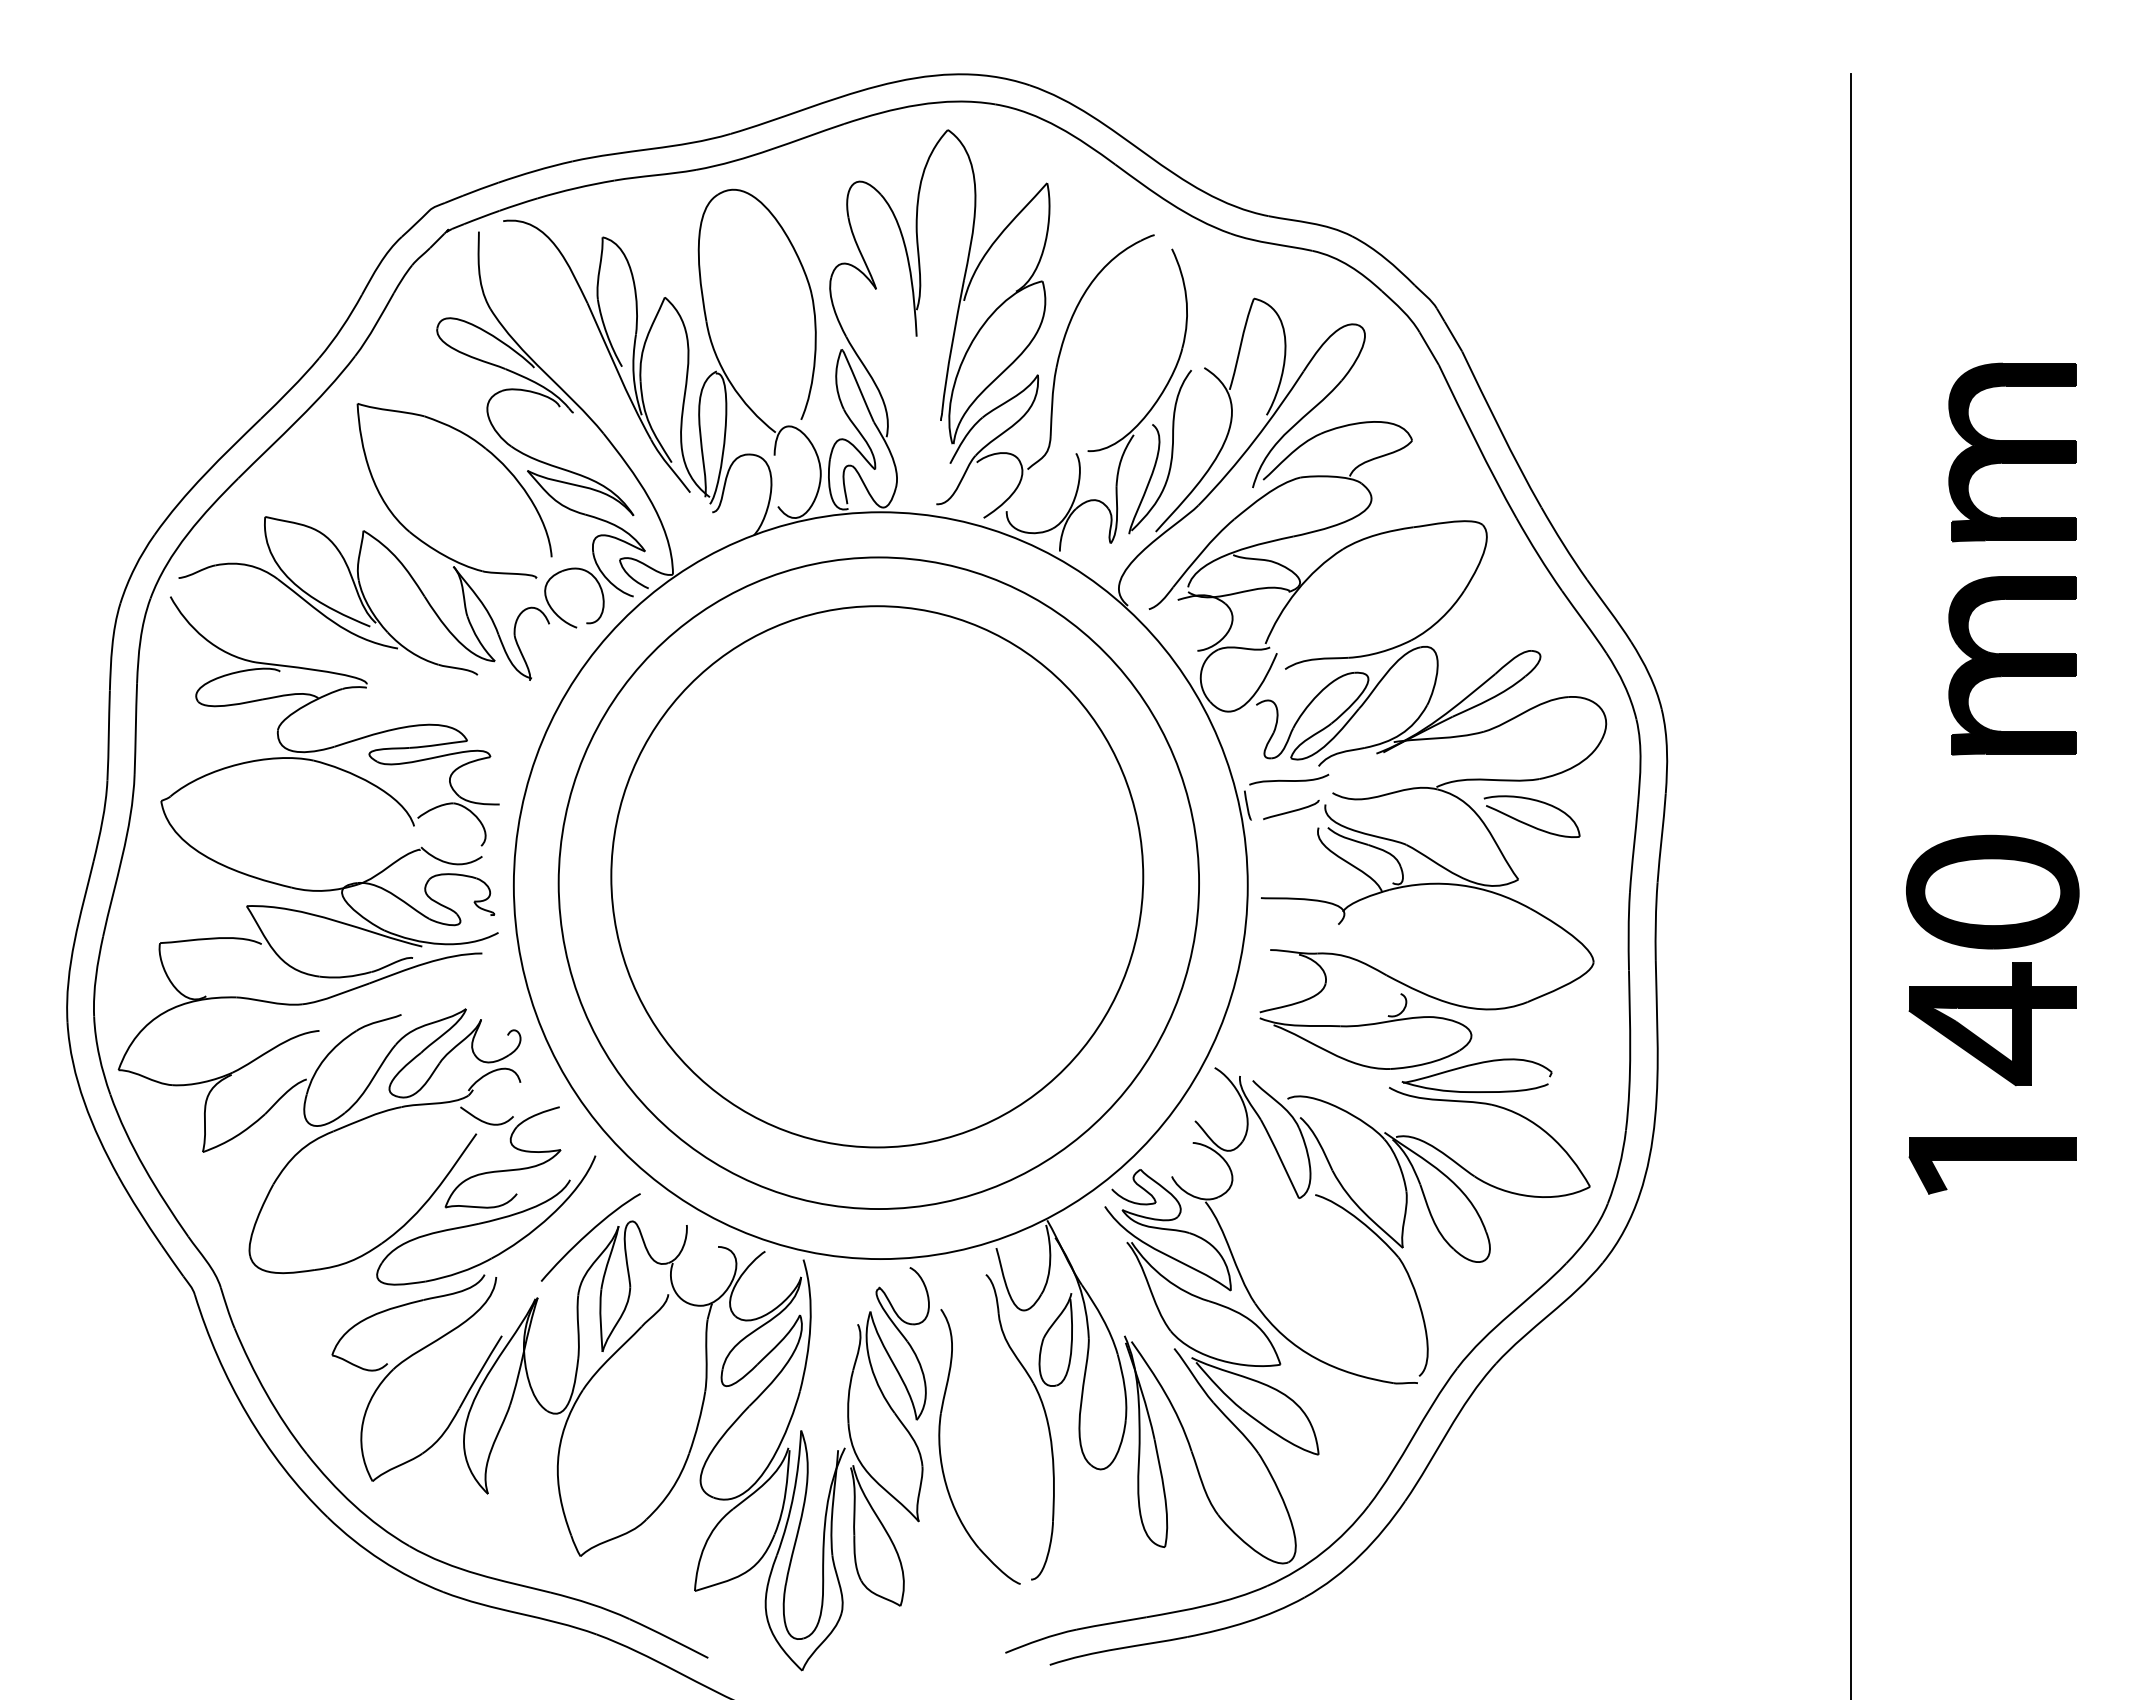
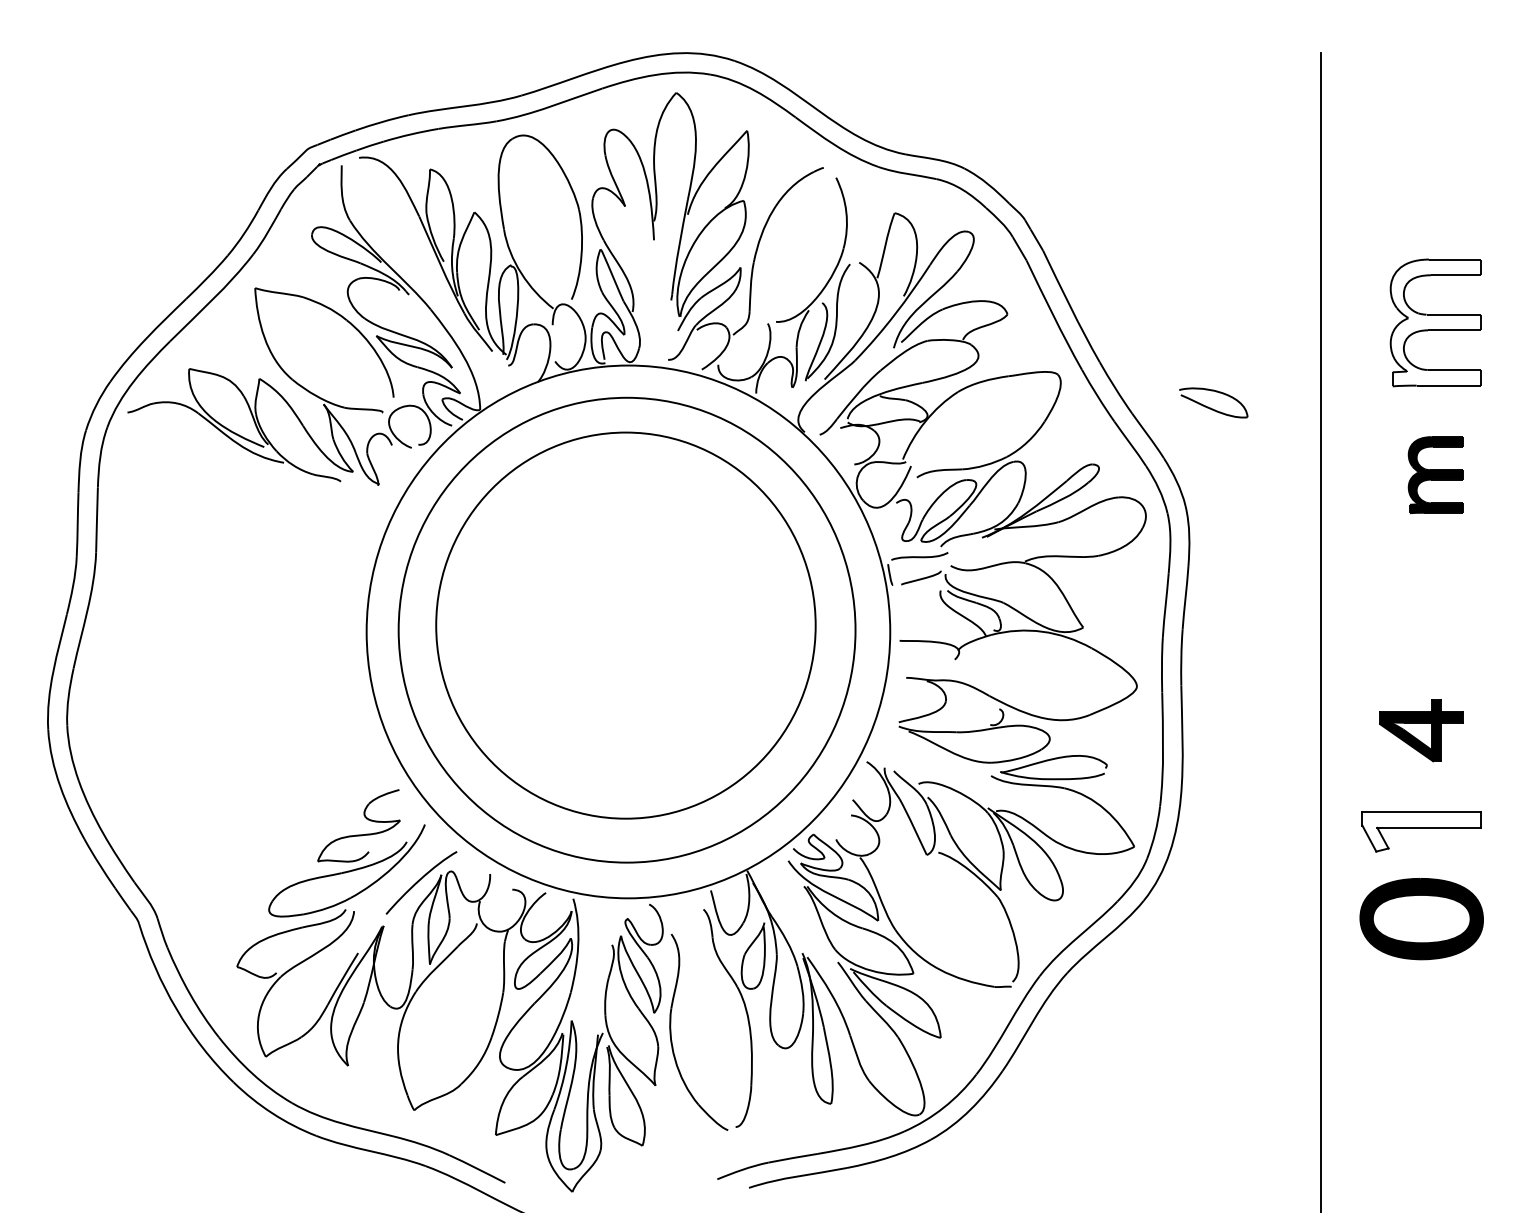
fill: (2012, 452) -> (1435, 322), removed
part: (2012, 665) -> (1435, 474), size x0.6
part: (1527, 823) -> (1210, 407), moved
part: (1992, 891) -> (1421, 918), moved
part: (323, 918) -> (230, 655), removed
part: (1992, 1024) -> (1421, 730), size x0.7
fill: (1992, 1165) -> (1421, 831), removed

